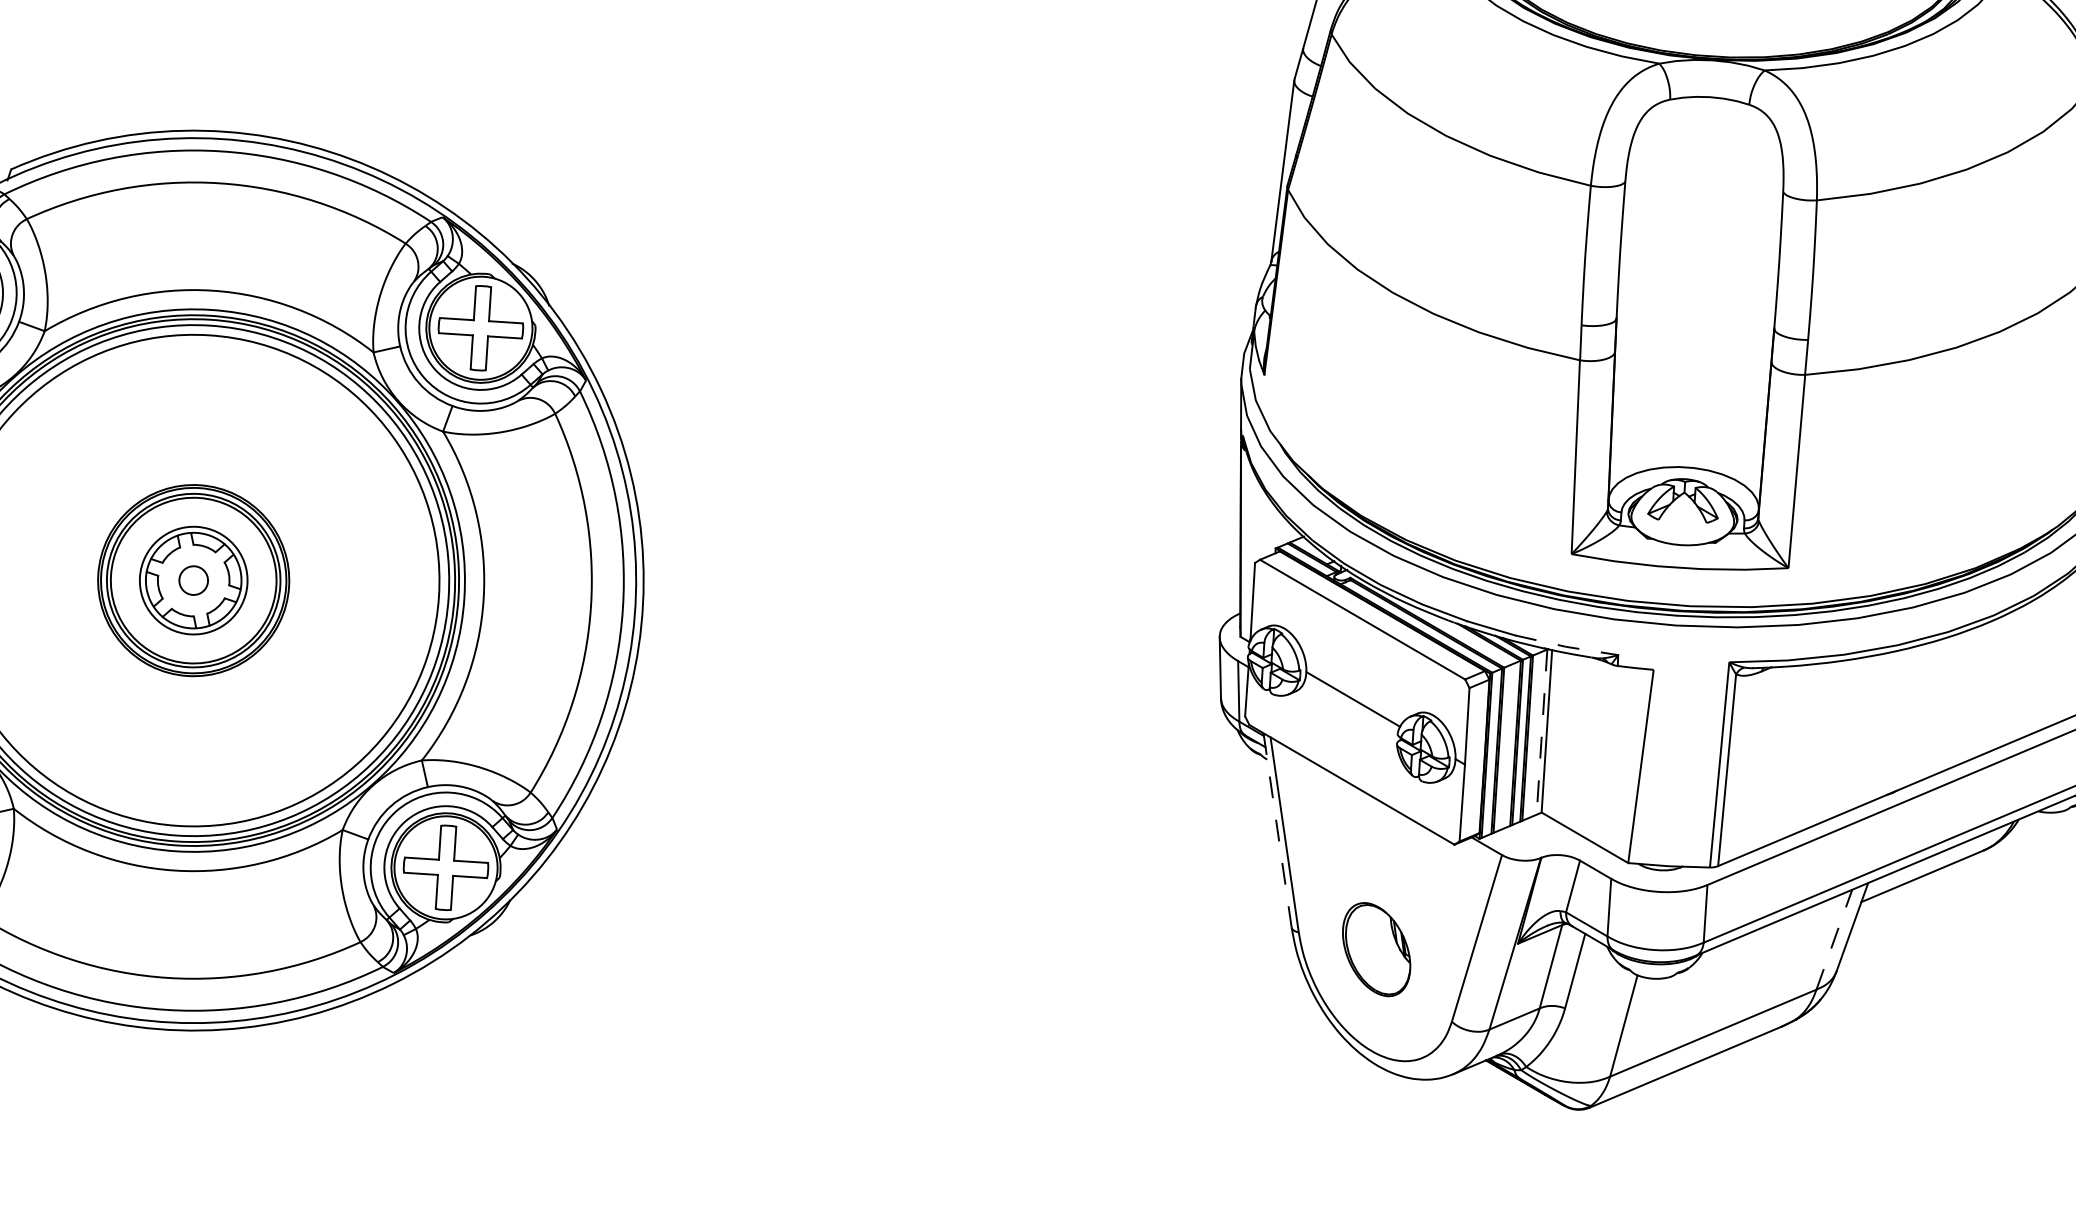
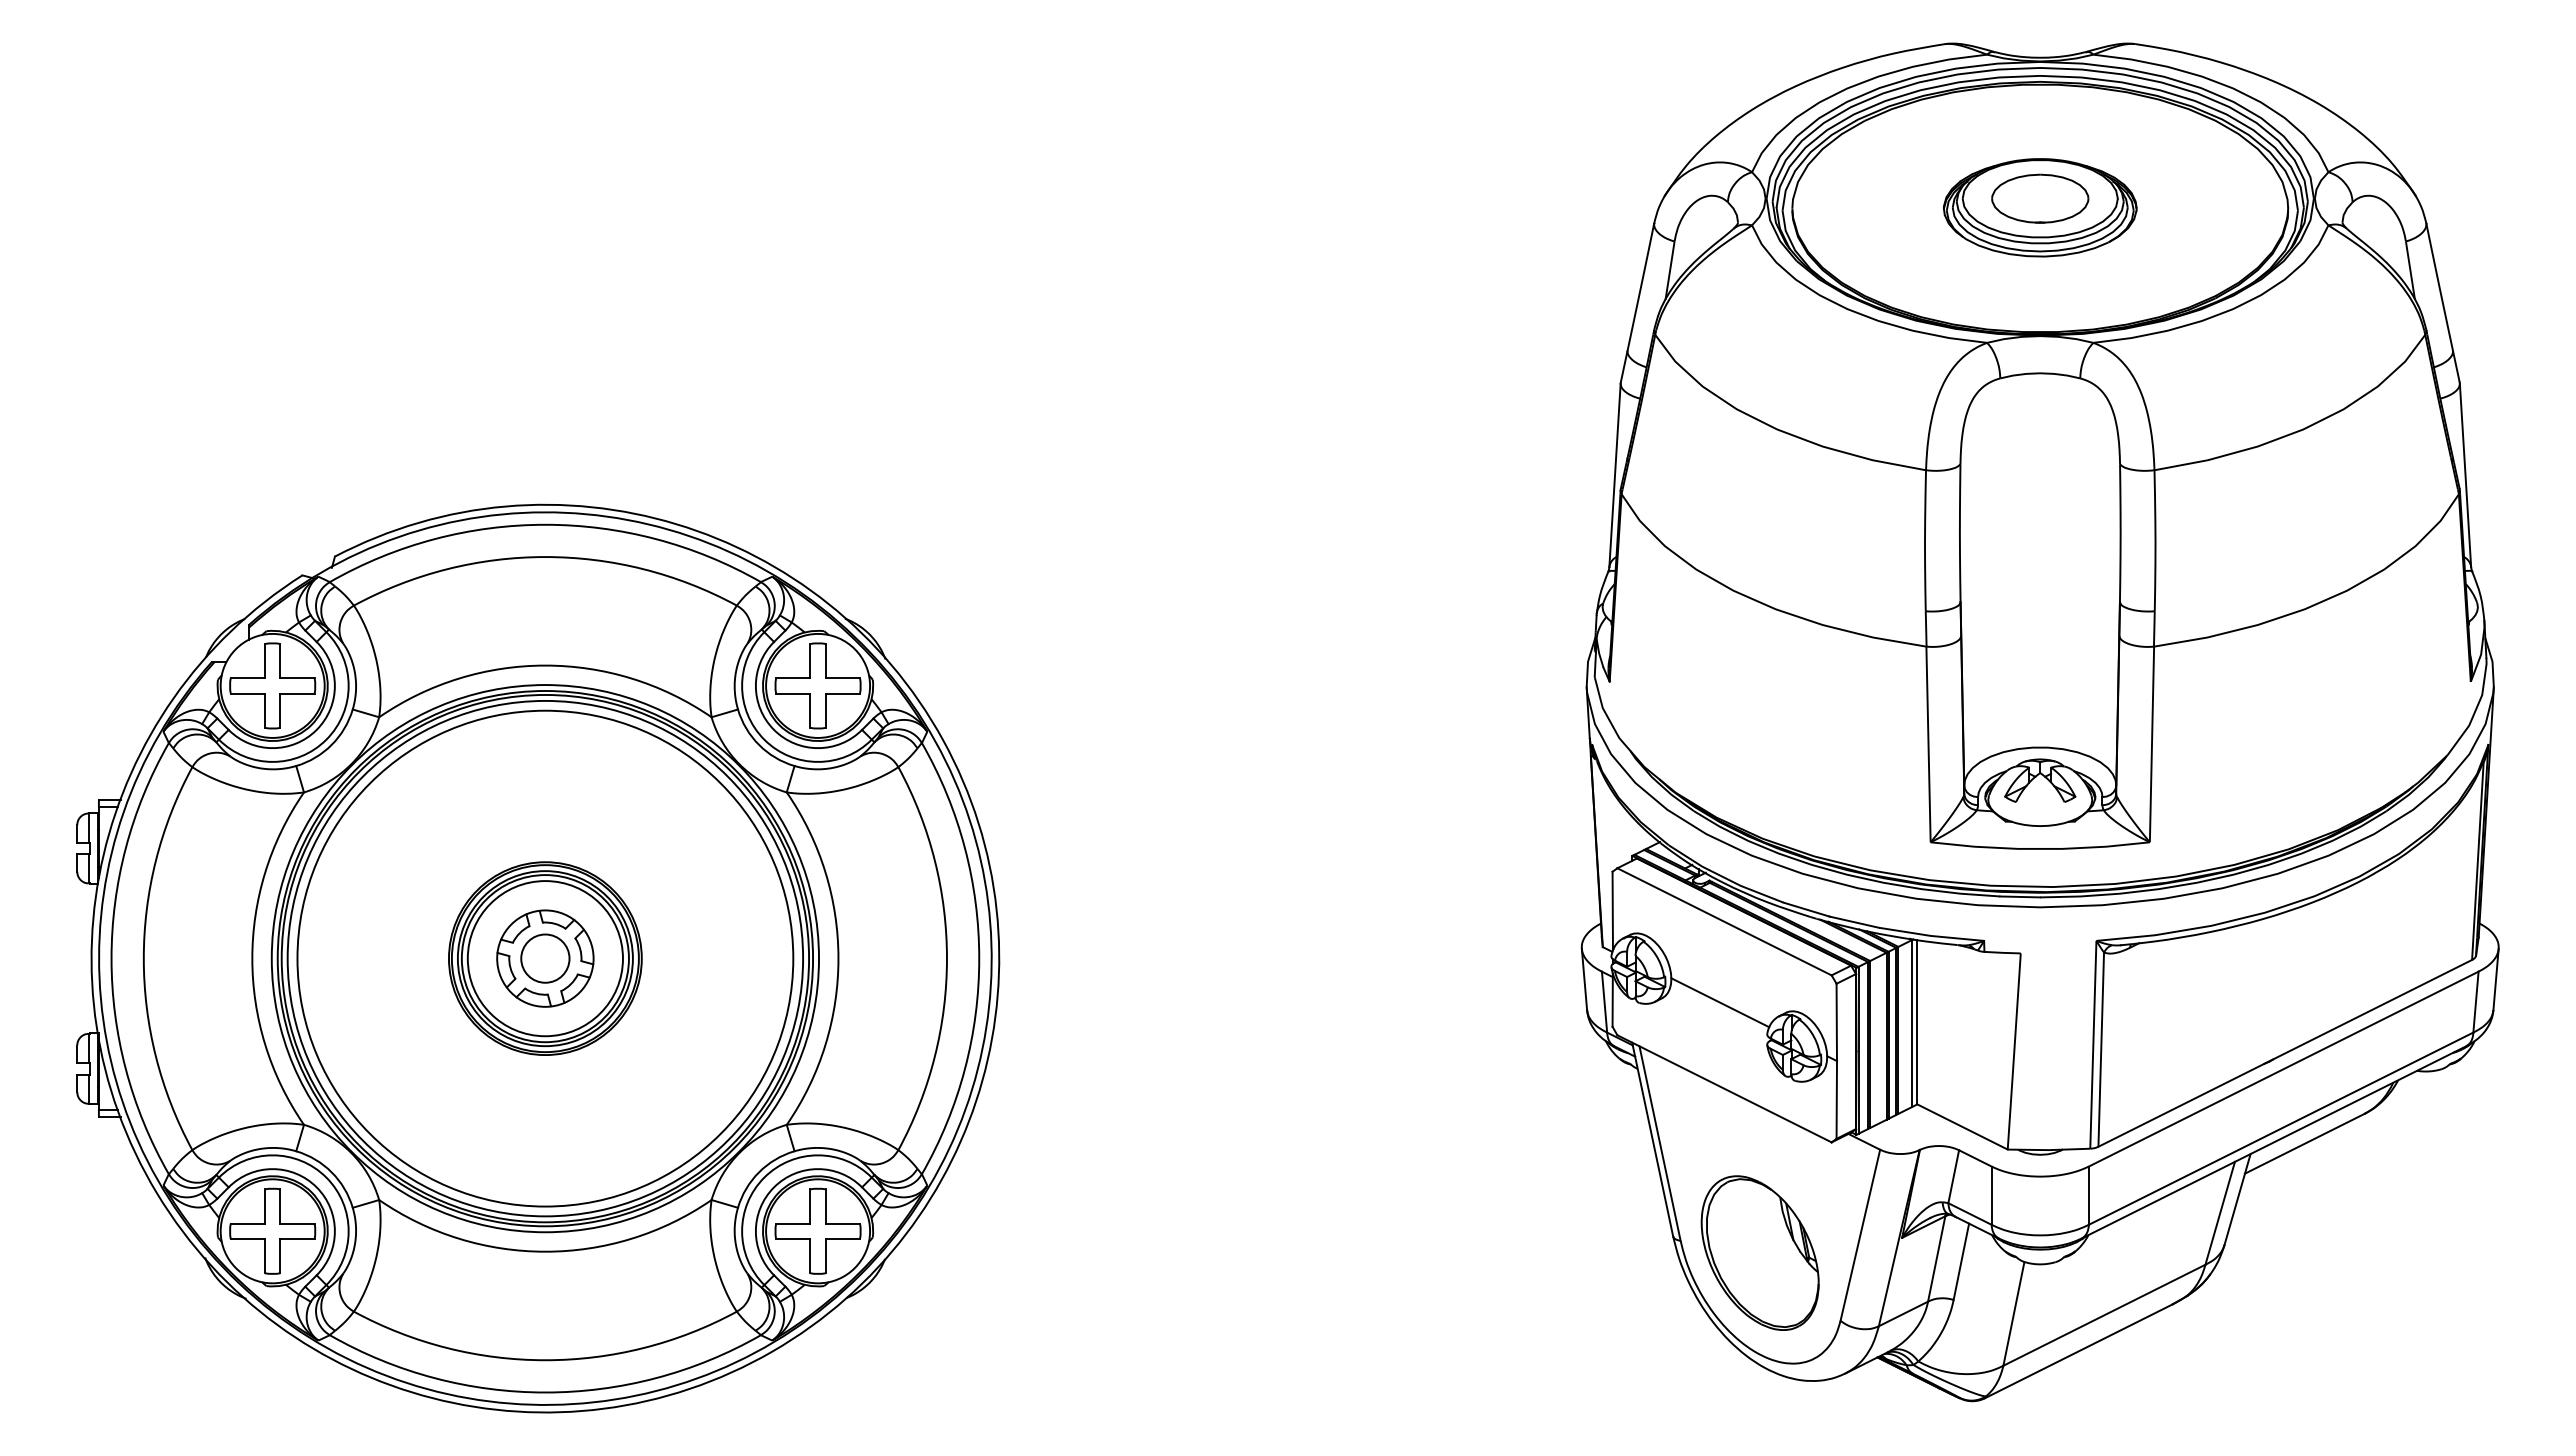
circle: (192, 580) -> (544, 958), size x1.43
circle: (193, 580) -> (545, 958), size x1.67
line: (1565, 646) -> (1930, 935), dashed -> solid
line: (1542, 732) -> (1912, 1023), dashed -> solid
line: (1277, 831) -> (1652, 1140), dashed -> solid
line: (1834, 939) -> (2220, 1213), dashed -> solid
part: (1376, 949) -> (1759, 1252), size x1.67

